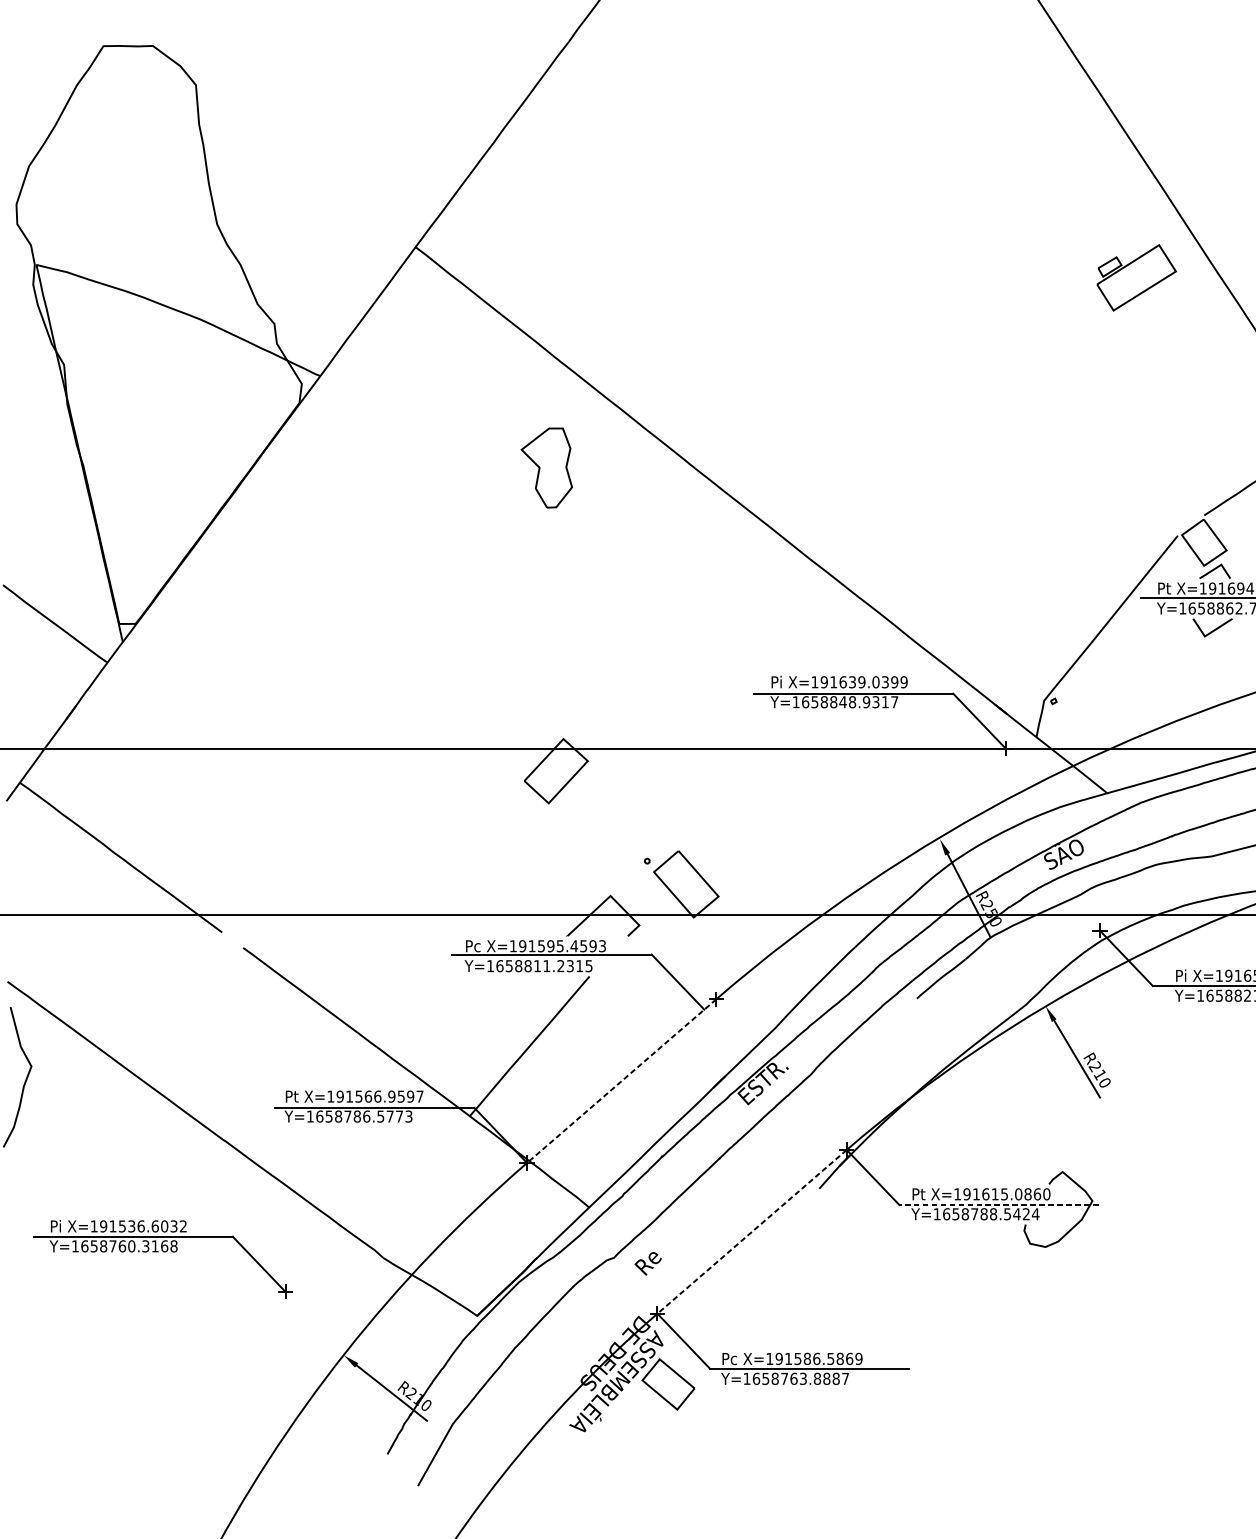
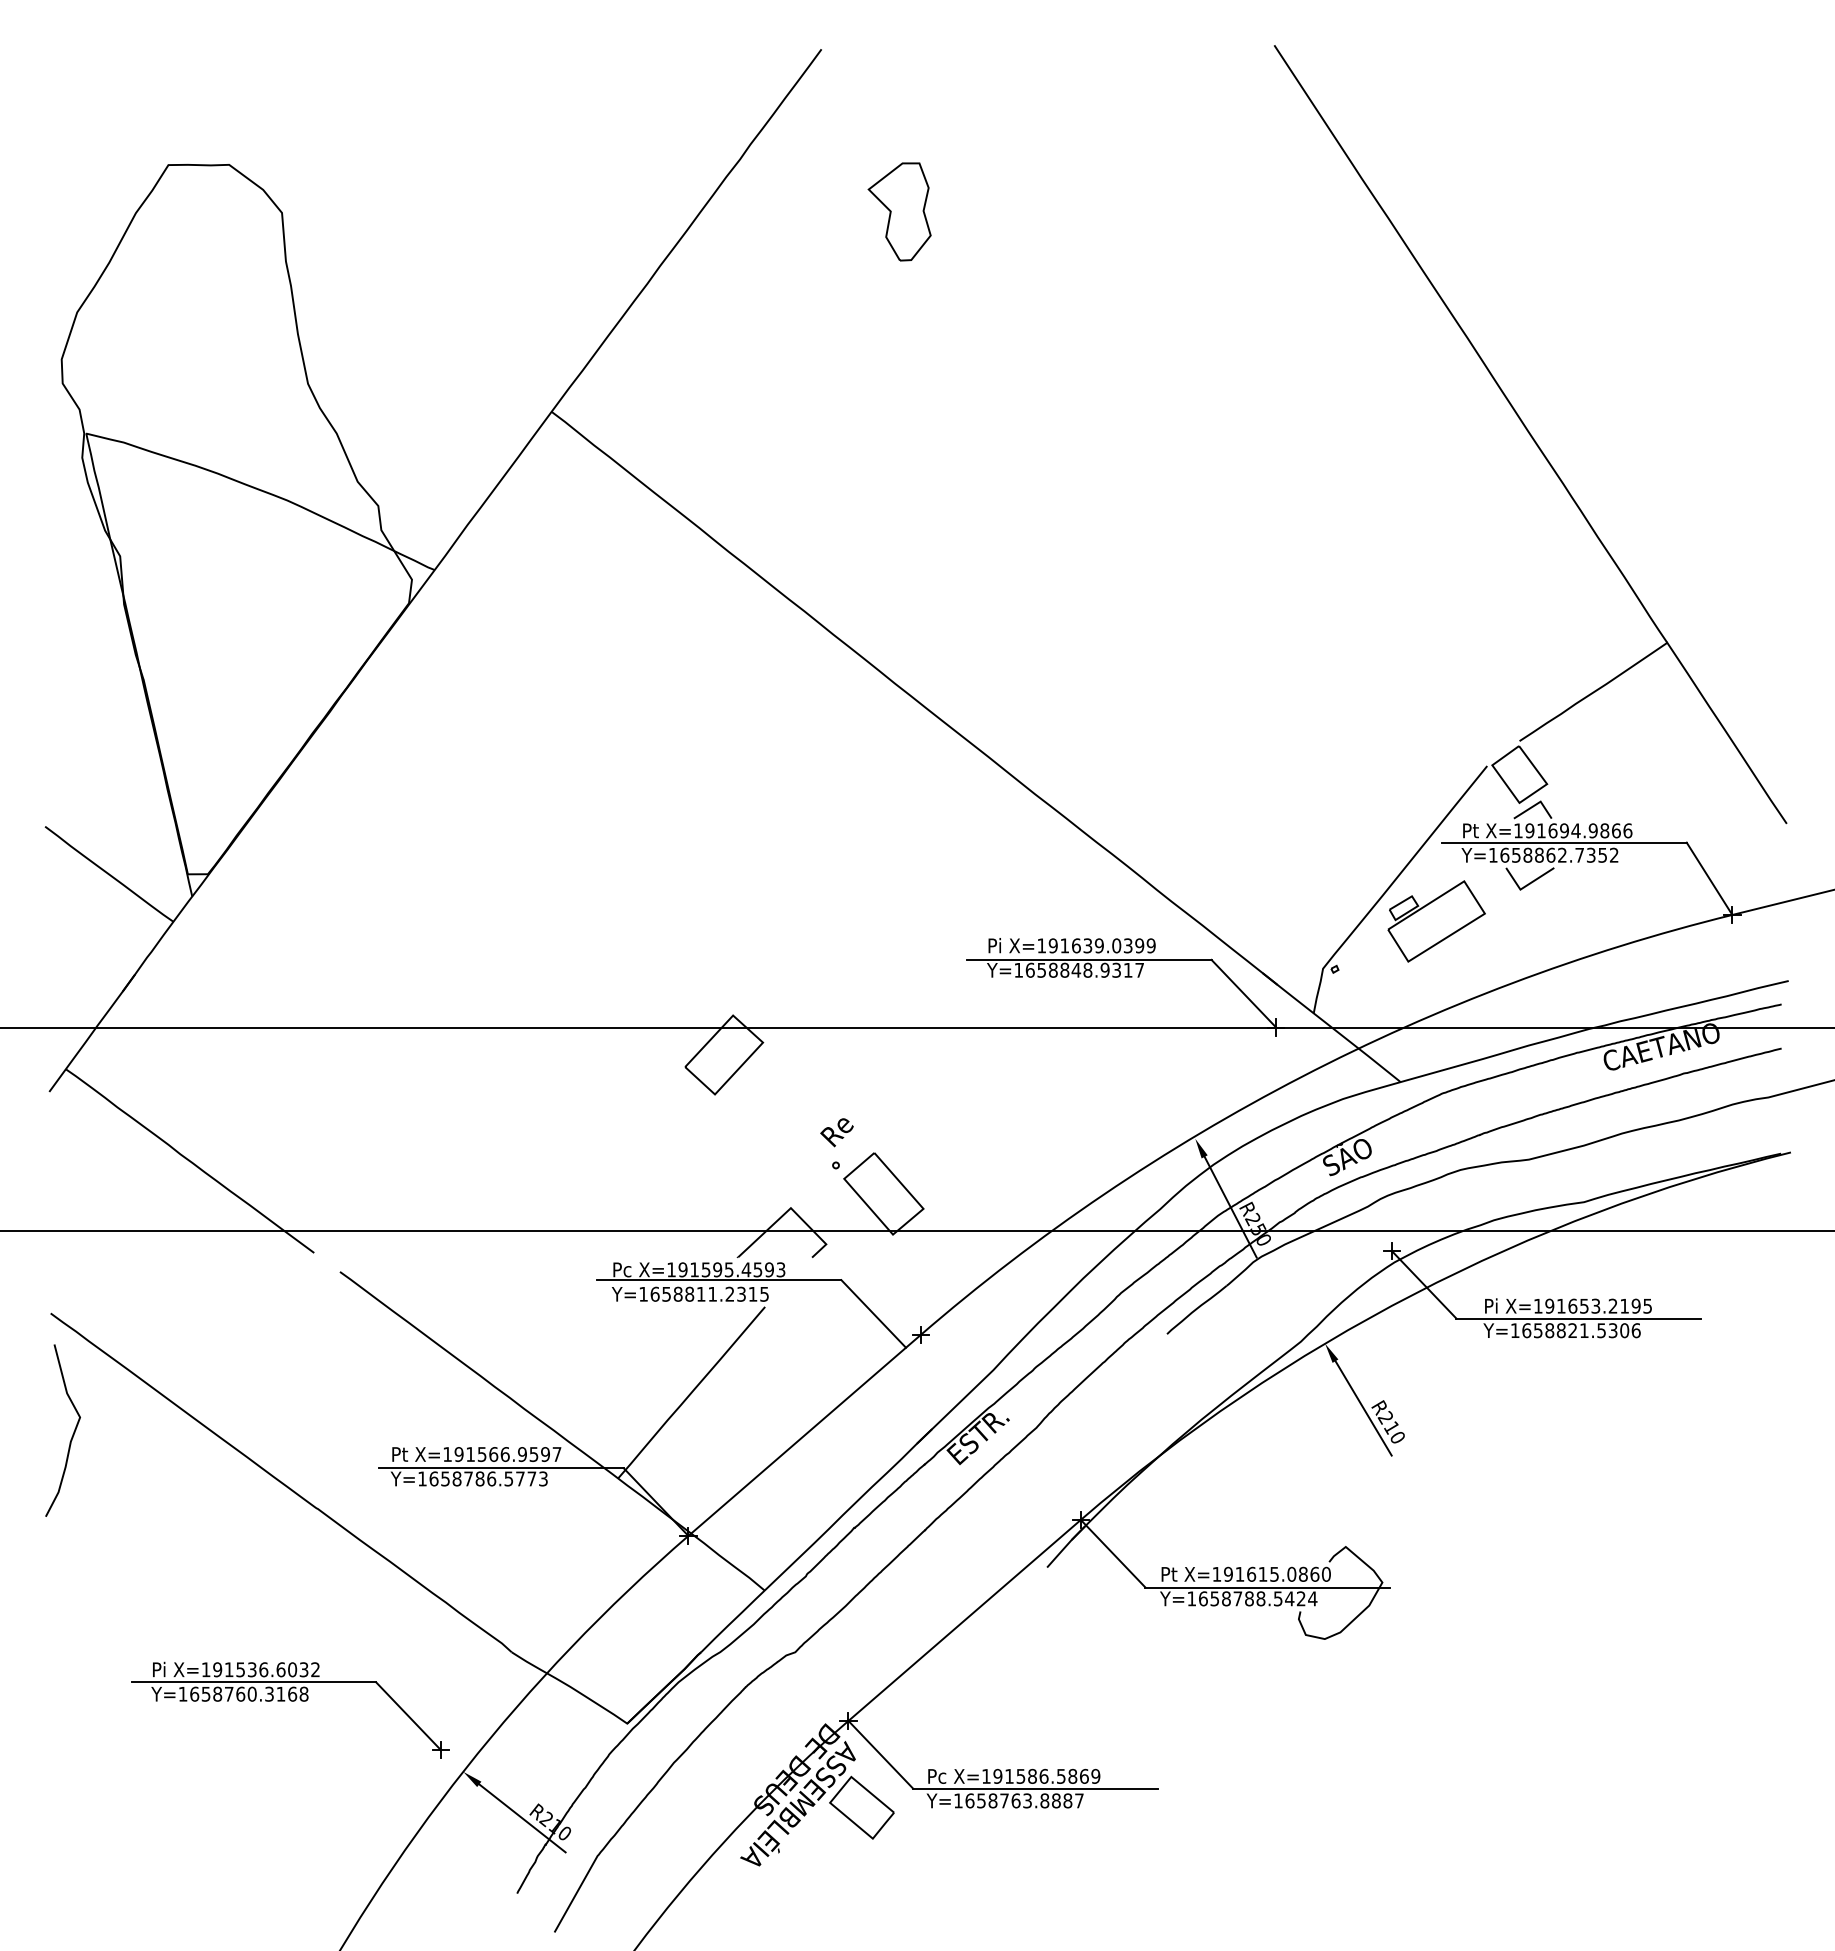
part: (1136, 277) -> (1436, 921), moved
part: (546, 467) -> (899, 211), moved
line: (621, 1081) -> (804, 1435), dashed -> solid
line: (998, 1205) -> (1267, 1587), dashed -> solid
line: (751, 1231) -> (964, 1620), dashed -> solid
part: (163, 1252) -> (291, 1701), moved
text: (647, 1263) -> (836, 1132), moved

